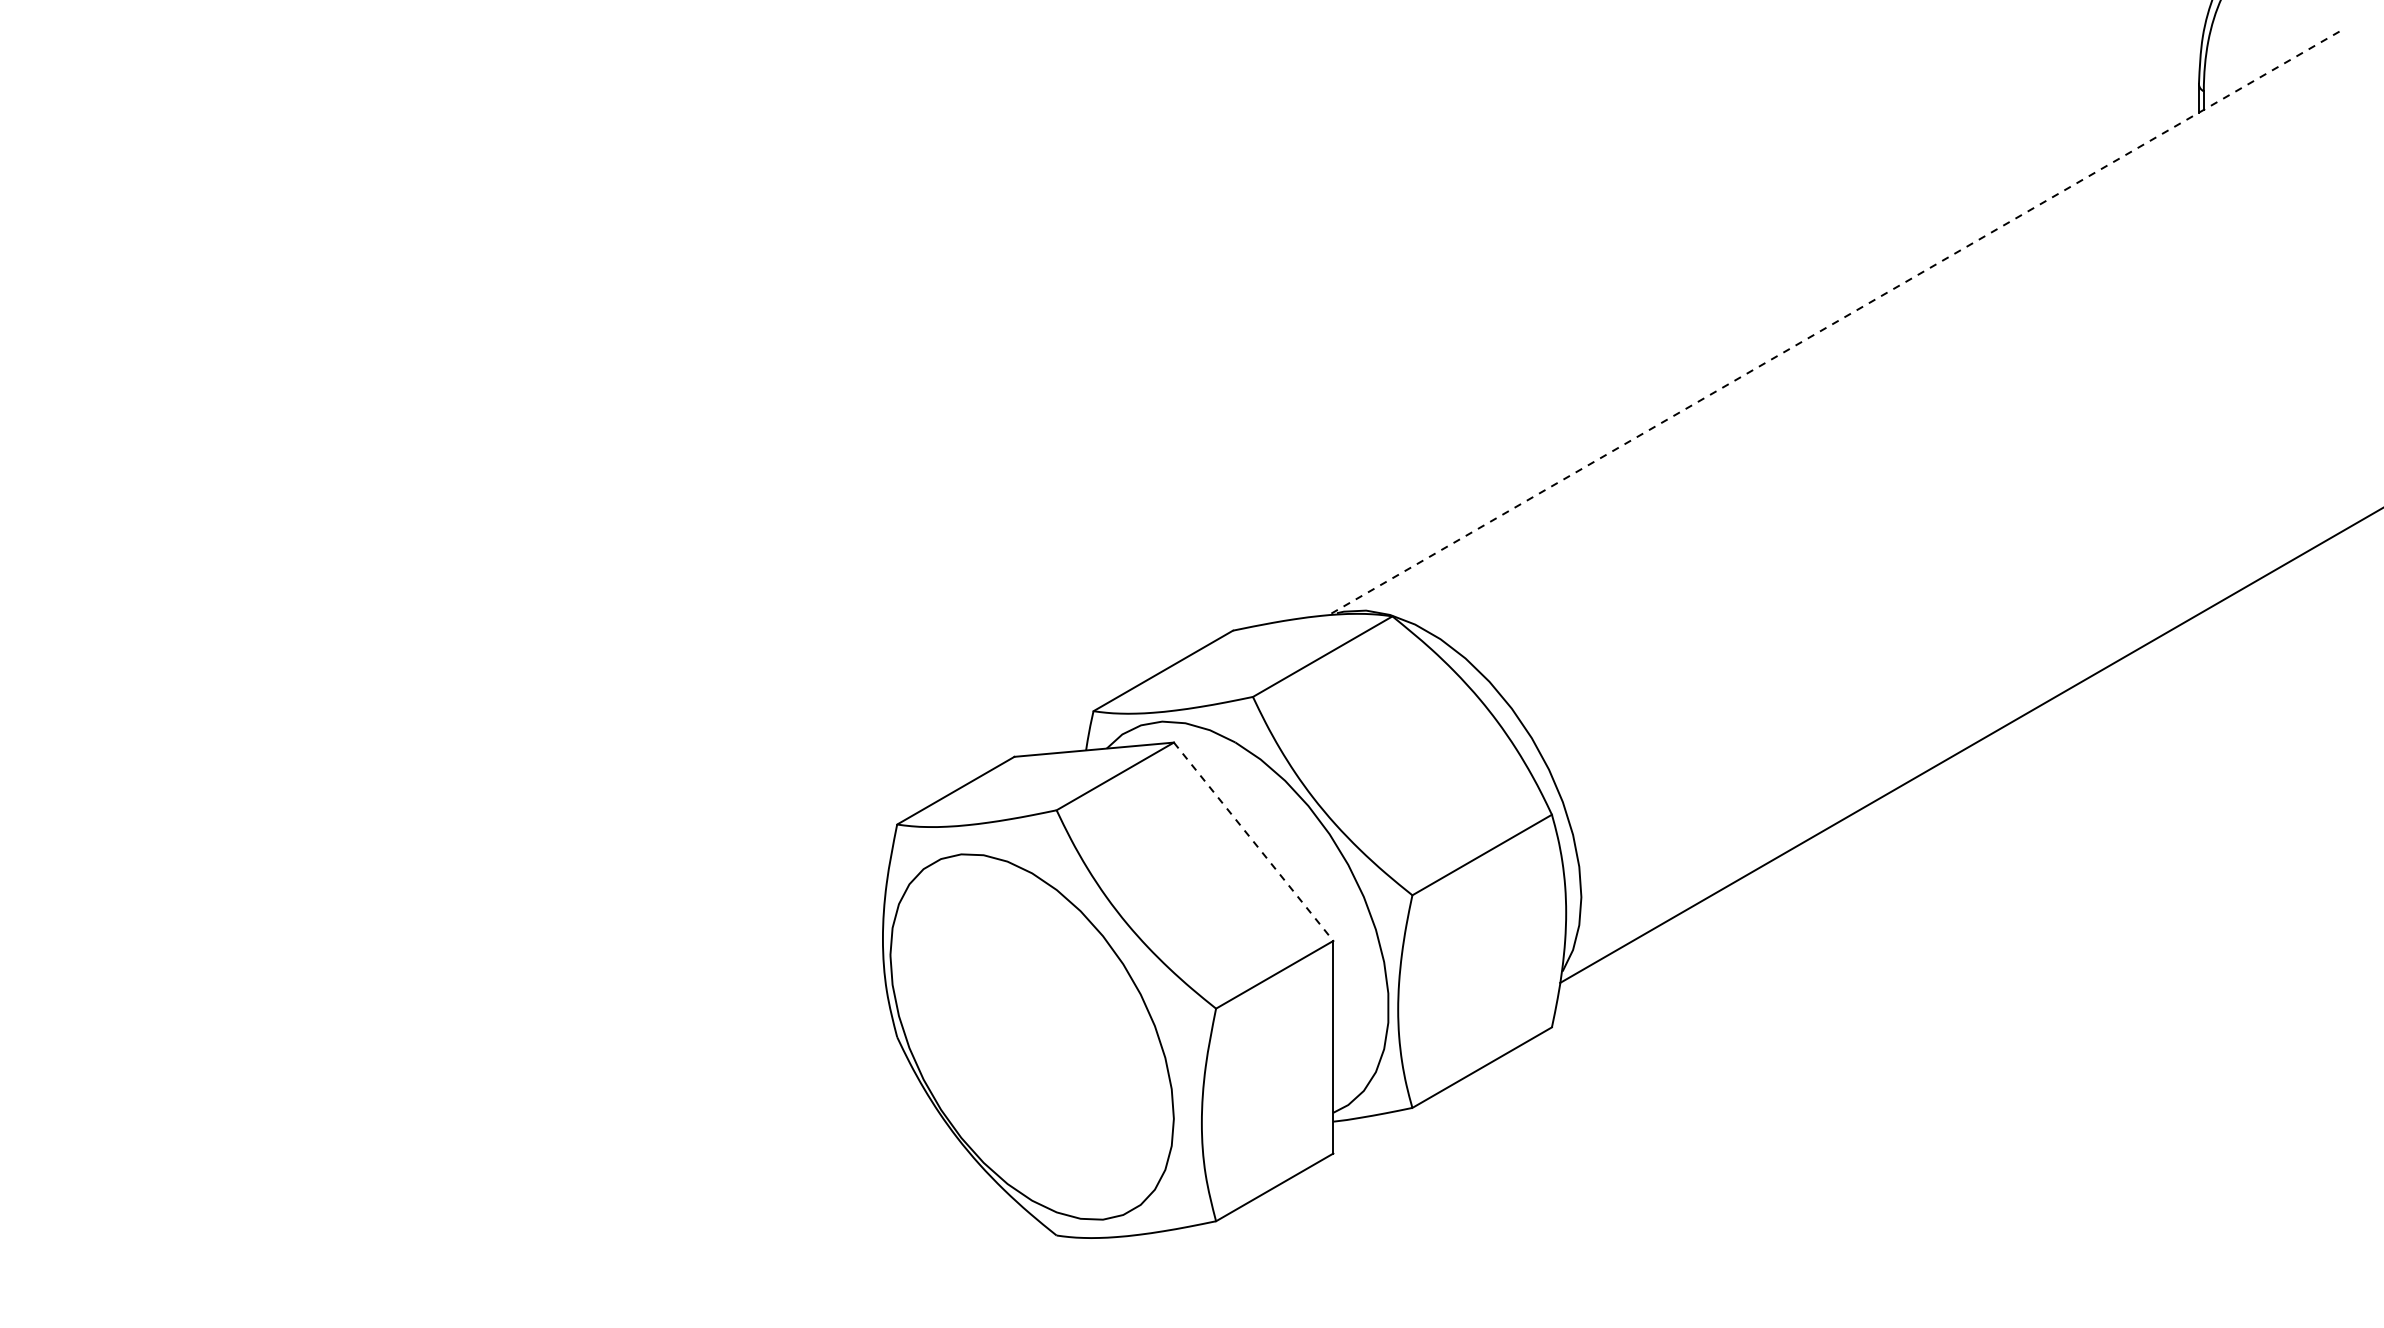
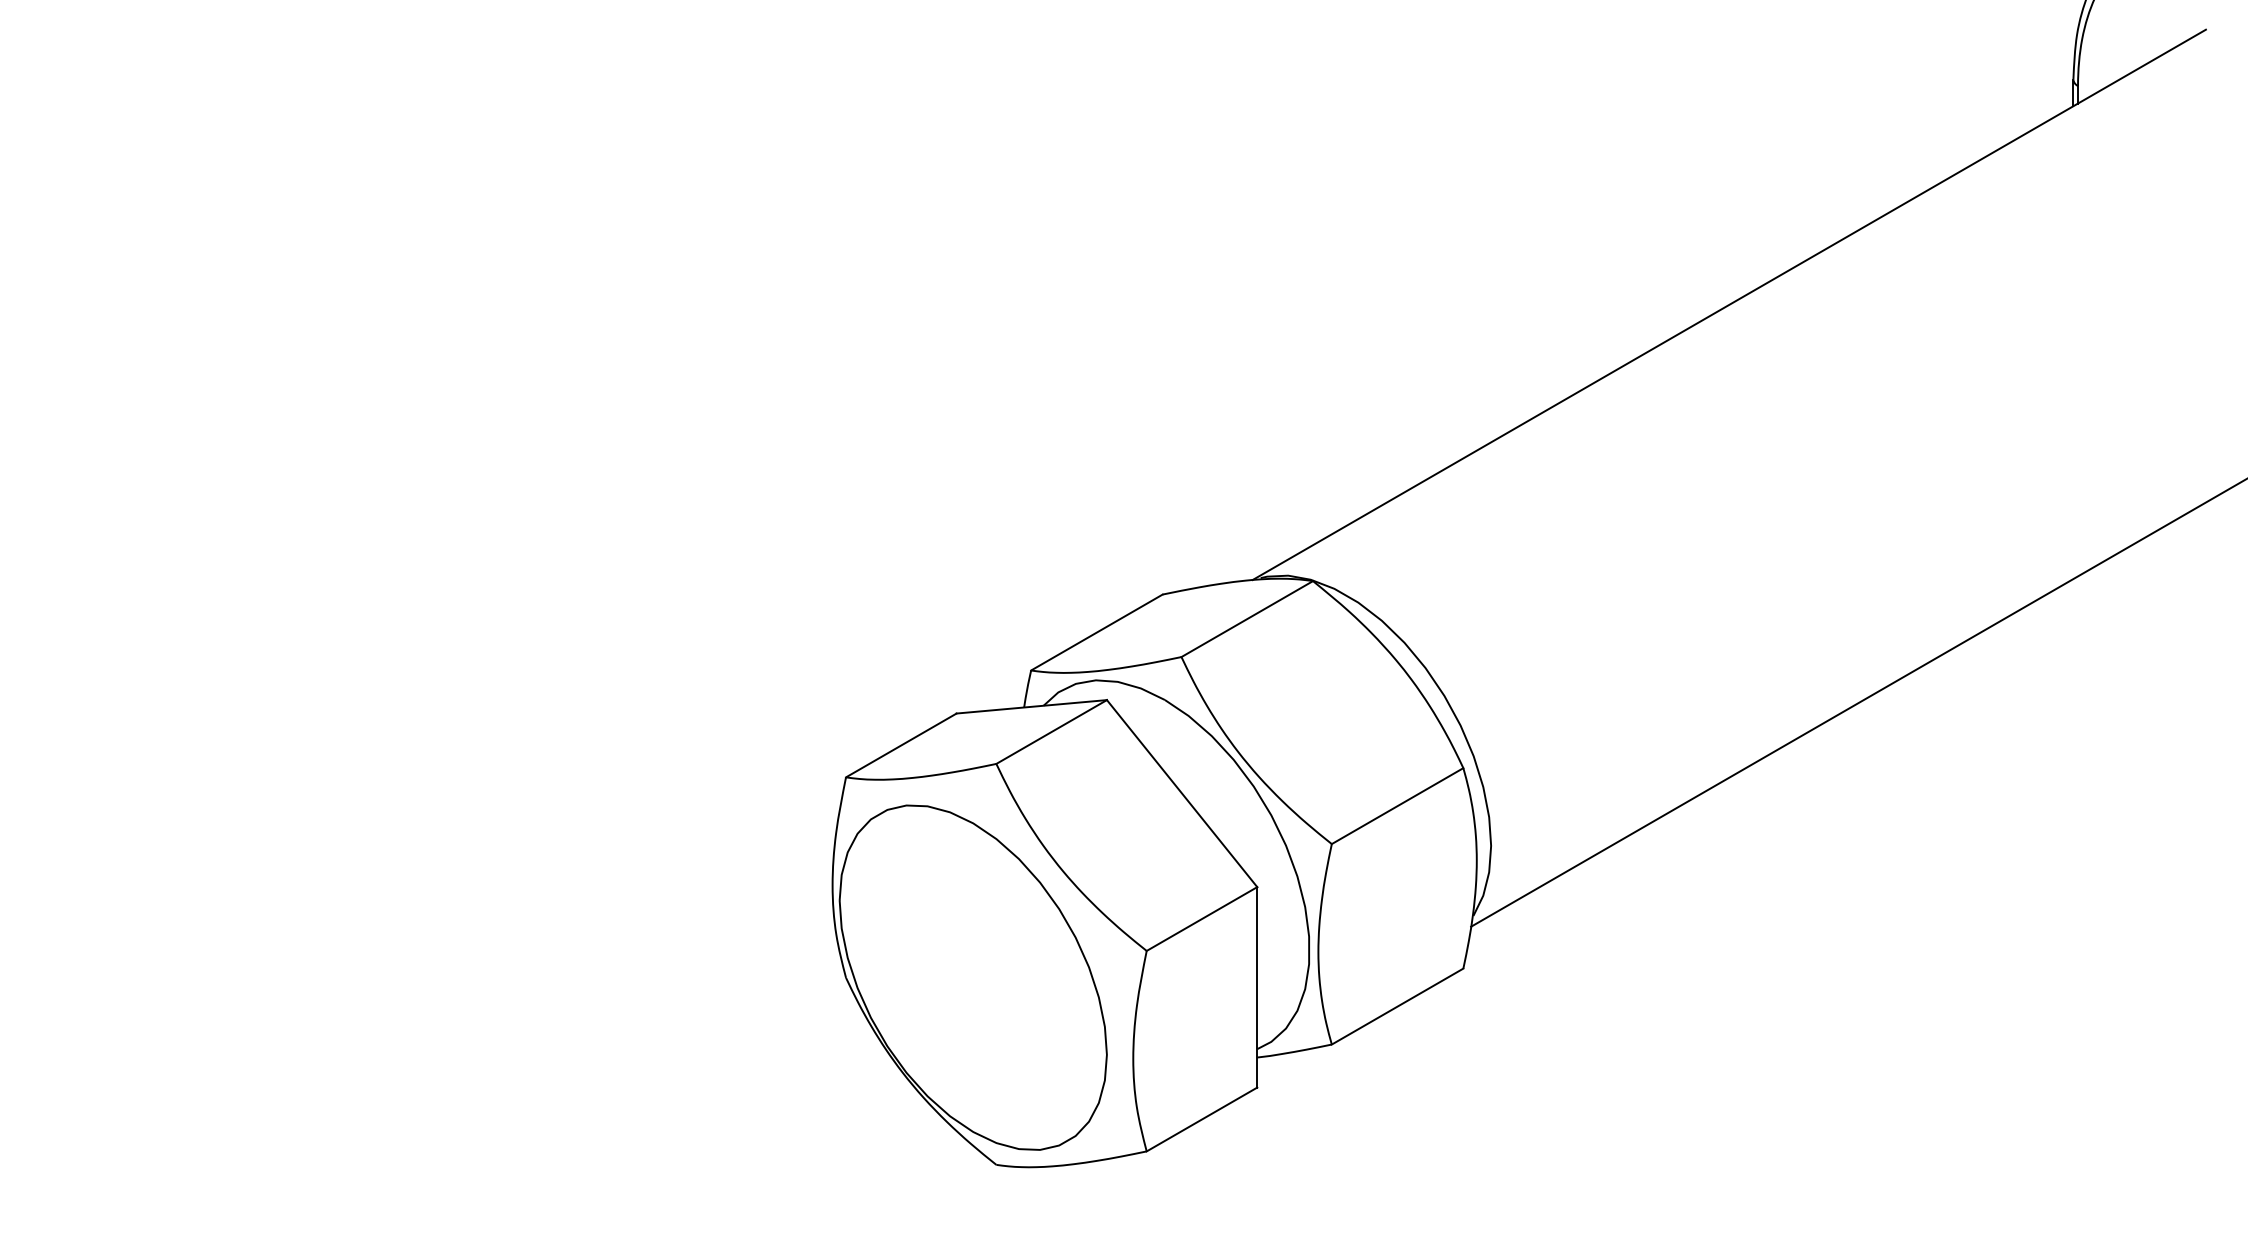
line: (1833, 324) -> (1728, 305), dashed -> solid
line: (1254, 841) -> (1182, 793), dashed -> solid

